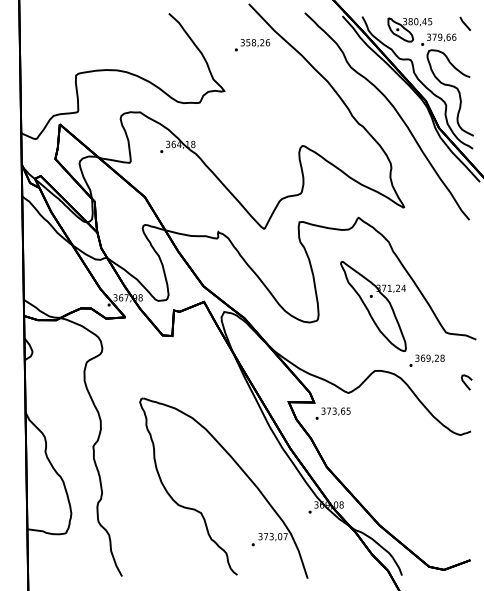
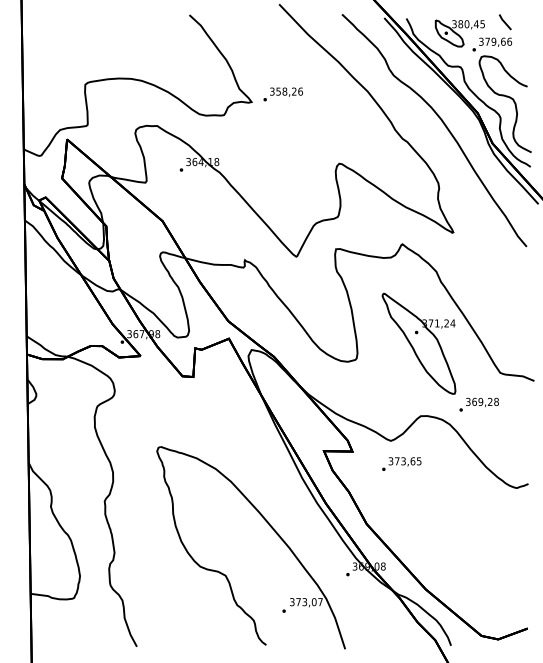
line: (464, 23) -> (504, 21), moved
text: (252, 45) -> (283, 94), moved
curve: (465, 382) -> (522, 429), removed
text: (332, 413) -> (401, 463), moved

